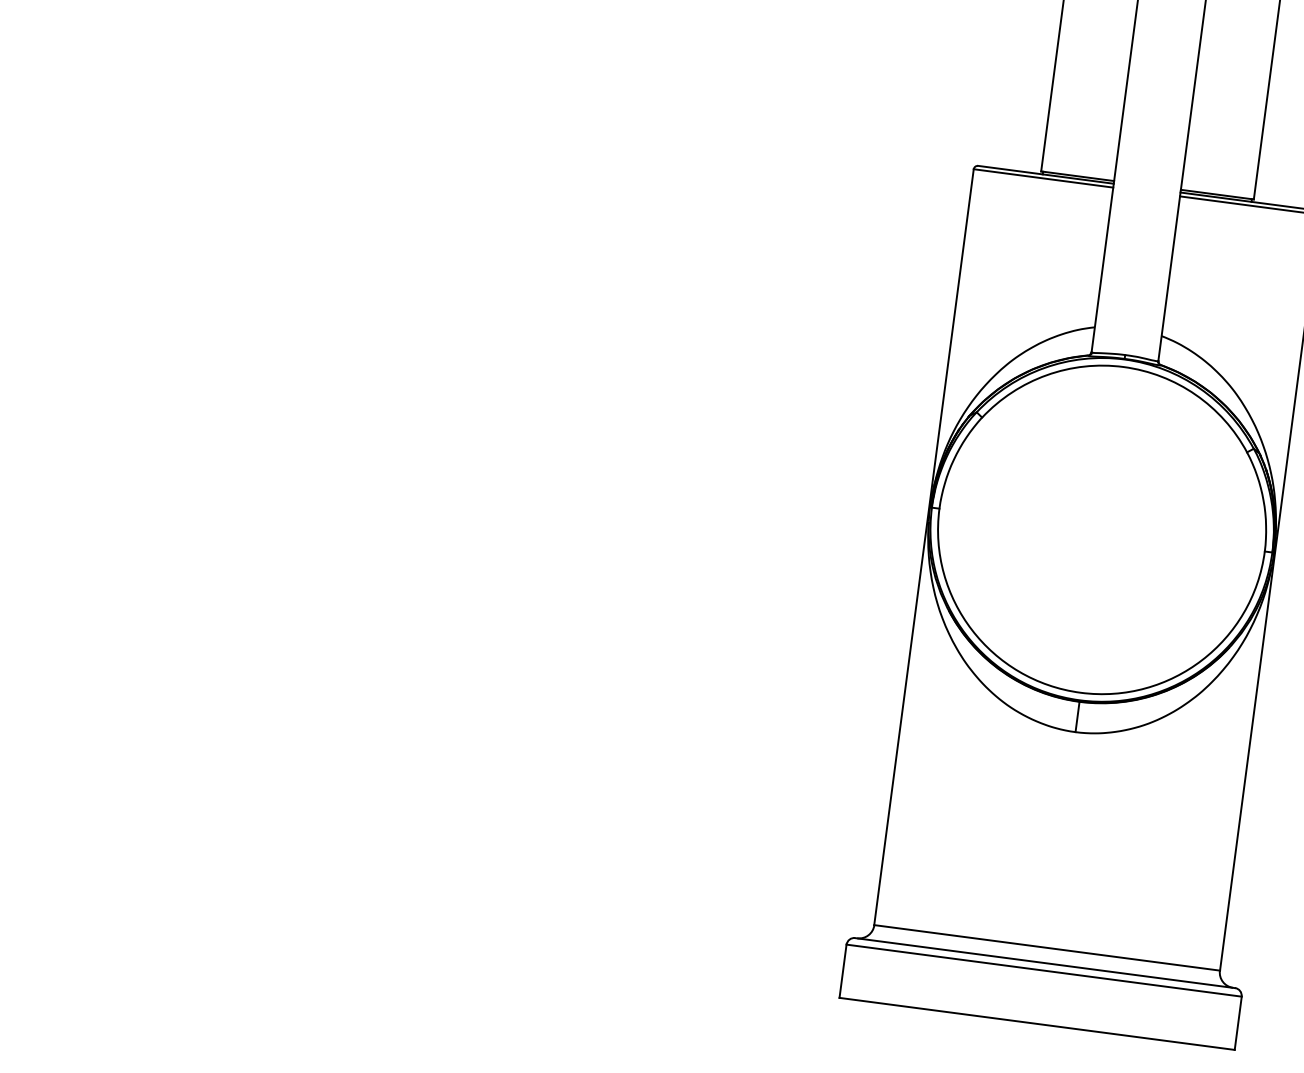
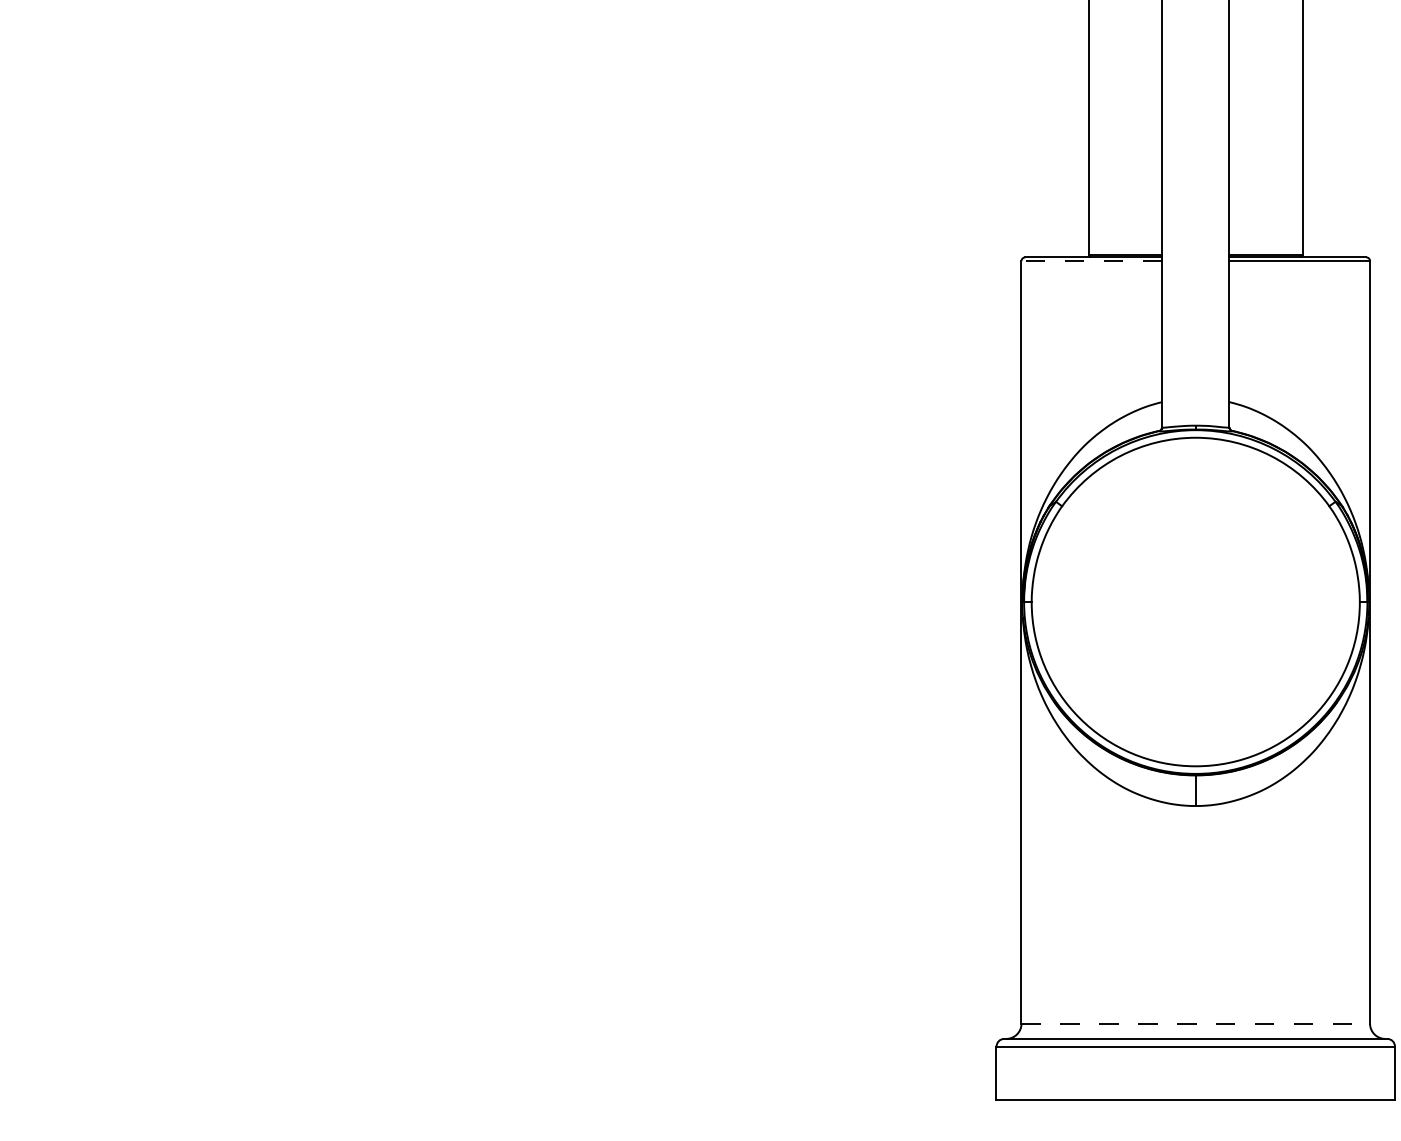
line: (1043, 178) -> (1091, 261), solid -> dashed
line: (1047, 947) -> (1196, 1023), solid -> dashed

